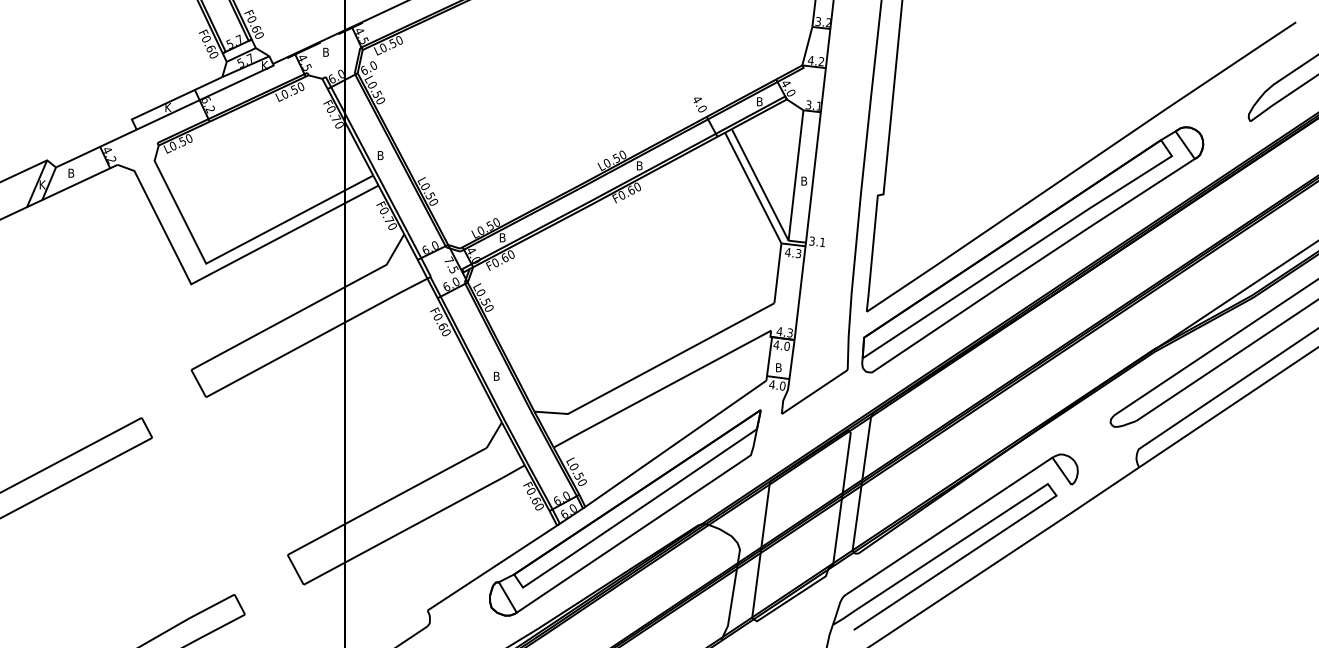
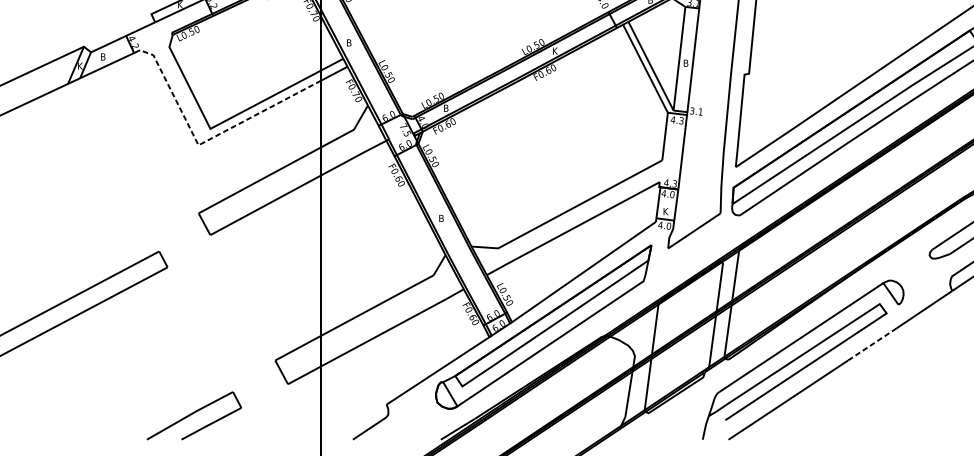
text: (640, 165) -> (555, 50), B -> K
line: (203, 277) -> (208, 139), solid -> dashed
text: (779, 367) -> (666, 211), B -> K
line: (1038, 534) -> (872, 344), solid -> dashed

